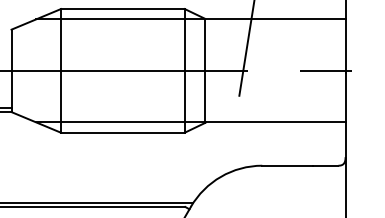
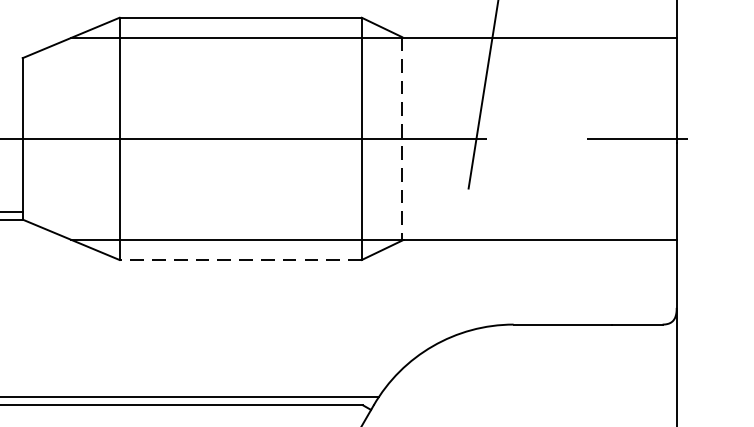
line: (205, 70) -> (402, 138), solid -> dashed
line: (122, 132) -> (239, 259), solid -> dashed

